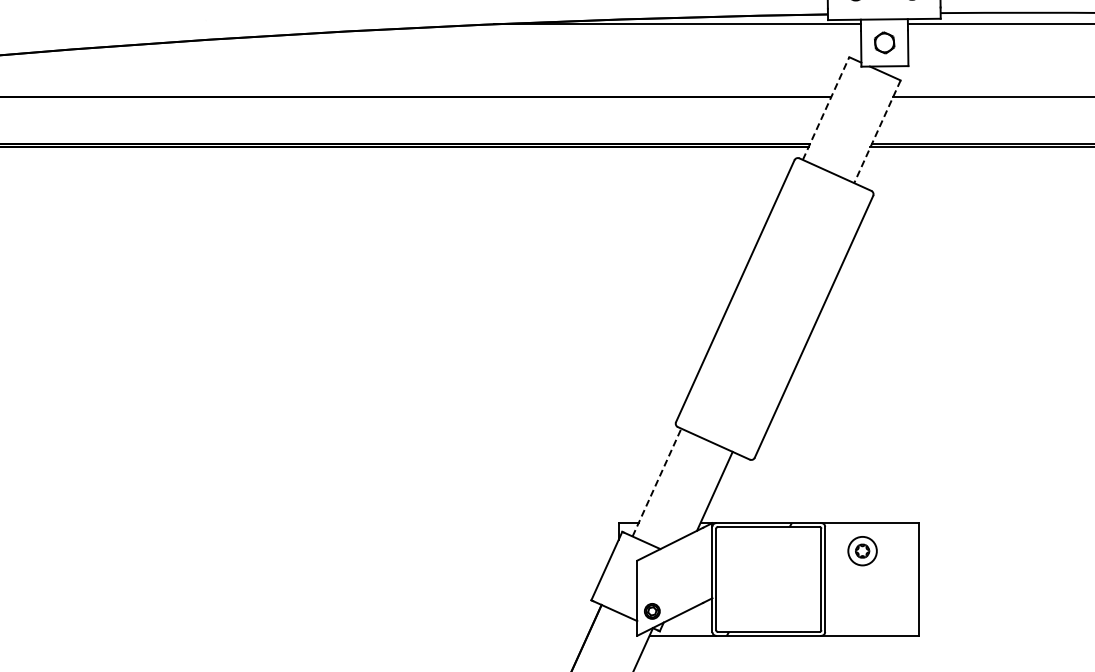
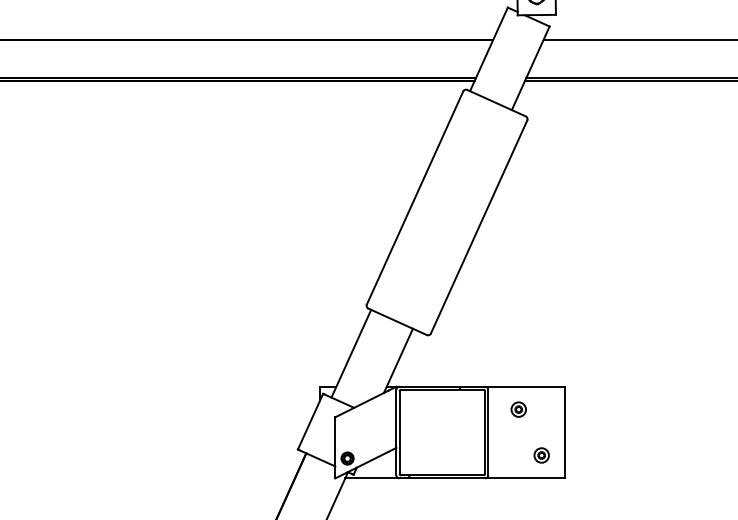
line: (826, 108) -> (489, 49), dashed -> solid
line: (877, 132) -> (530, 68), dashed -> solid
line: (657, 482) -> (351, 353), dashed -> solid
part: (862, 551) -> (518, 409), size x0.62
part: (890, 607) -> (541, 455), added

